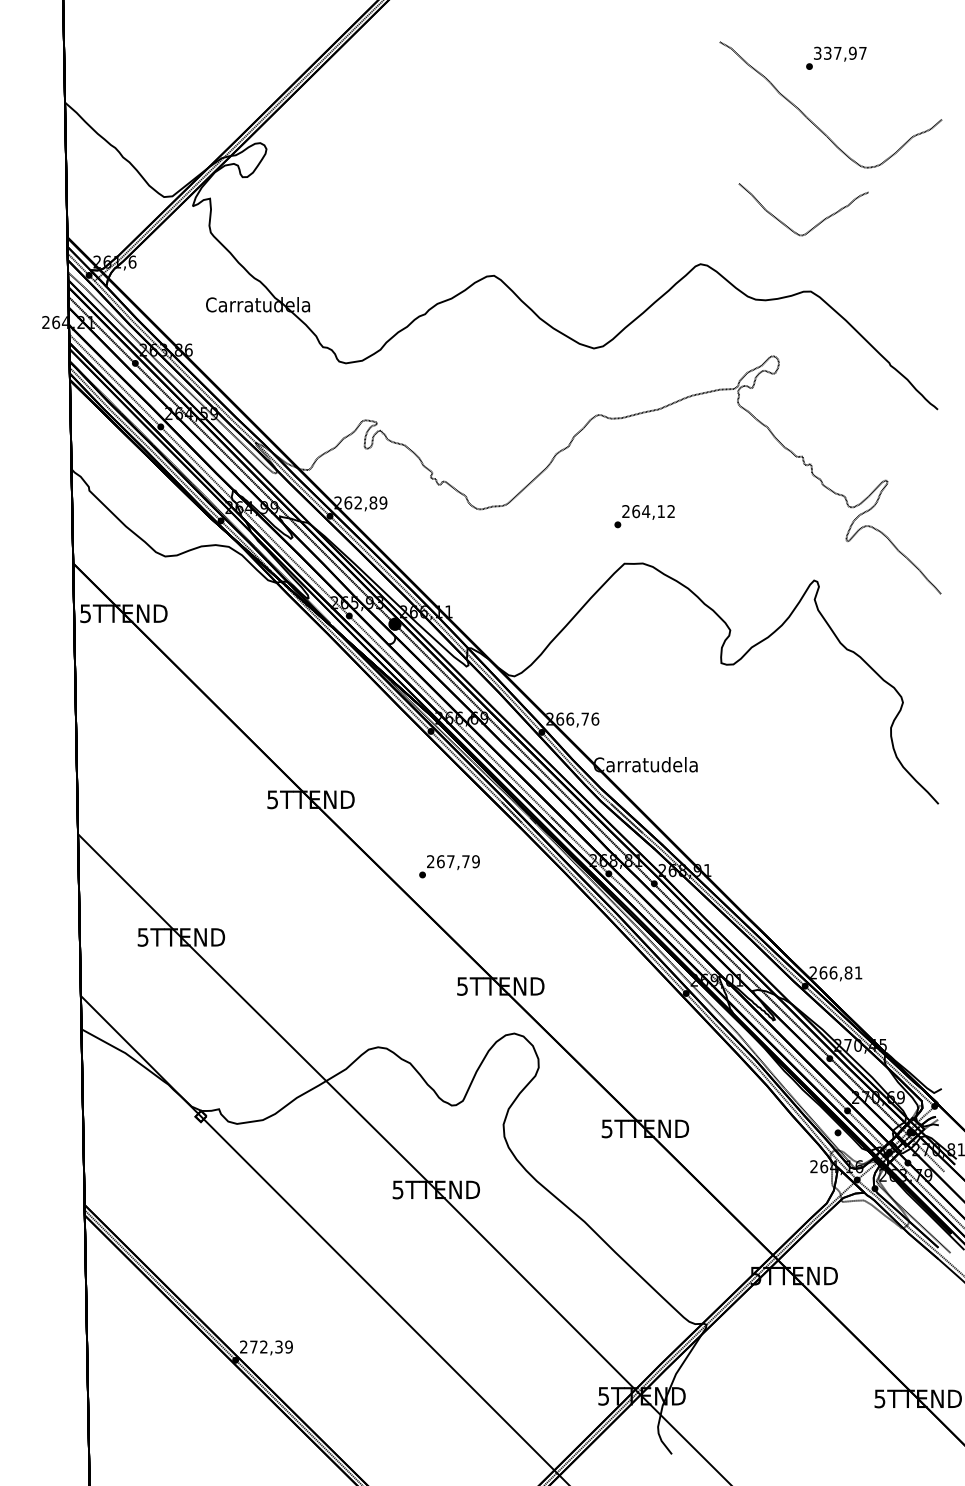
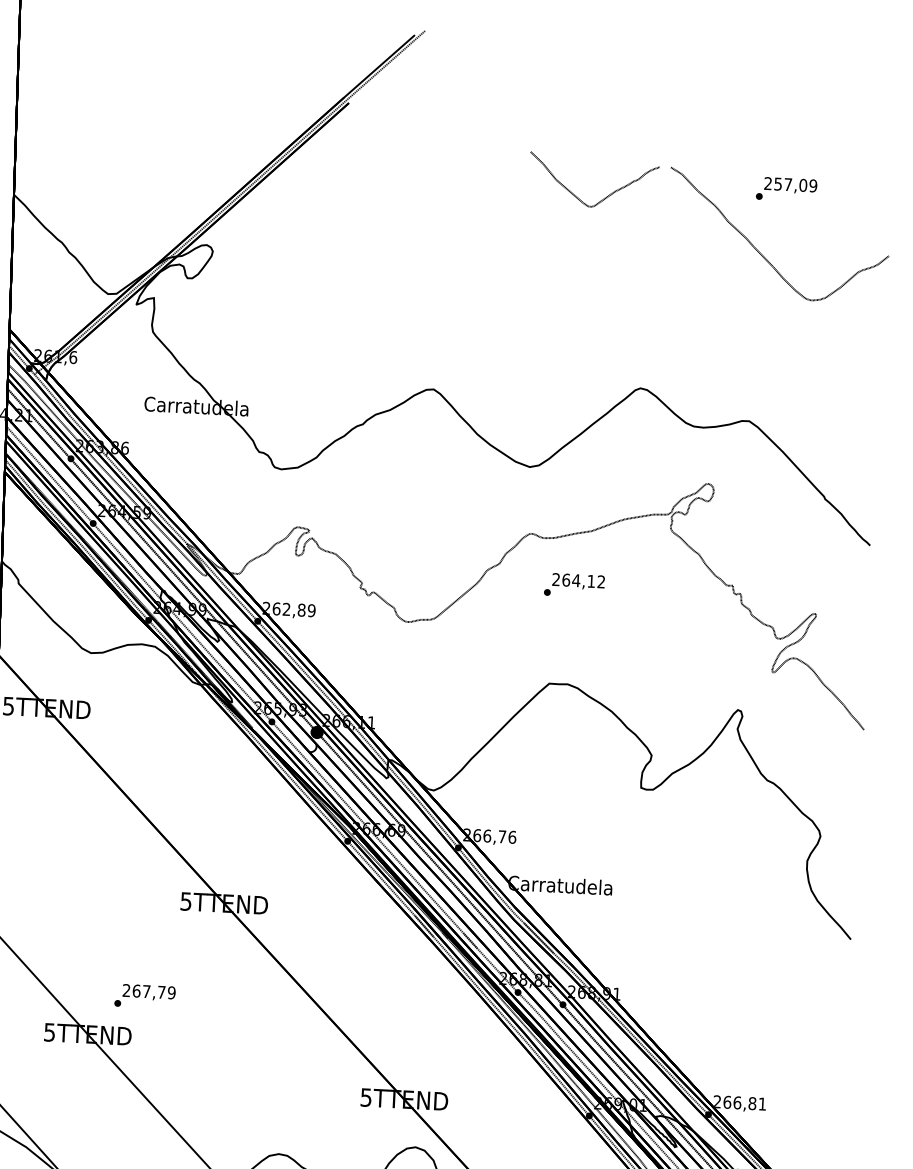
text: (840, 52) -> (790, 183), 337,97 -> 257,09
curve: (817, 223) -> (607, 195), moved
text: (644, 516) -> (574, 585), moved
text: (449, 866) -> (145, 996), moved

